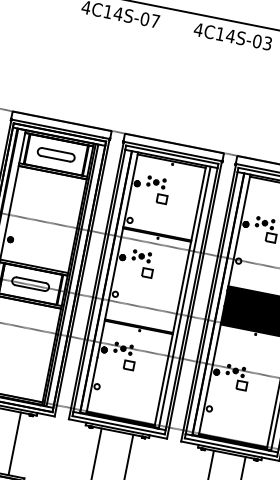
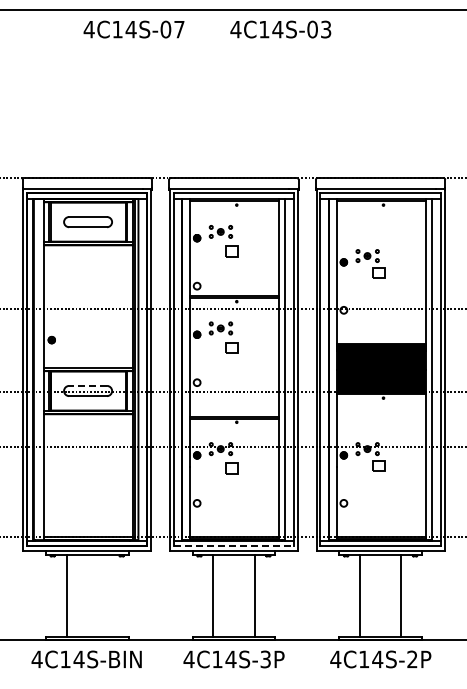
line: (31, 279) -> (88, 385), solid -> dashed
line: (119, 425) -> (234, 546), solid -> dashed
line: (14, 443) -> (107, 595), removed

